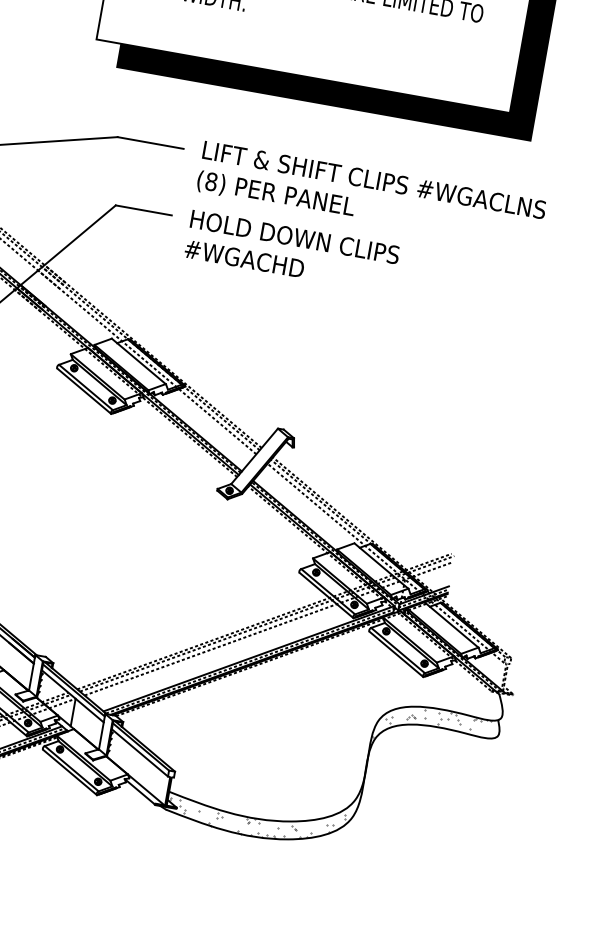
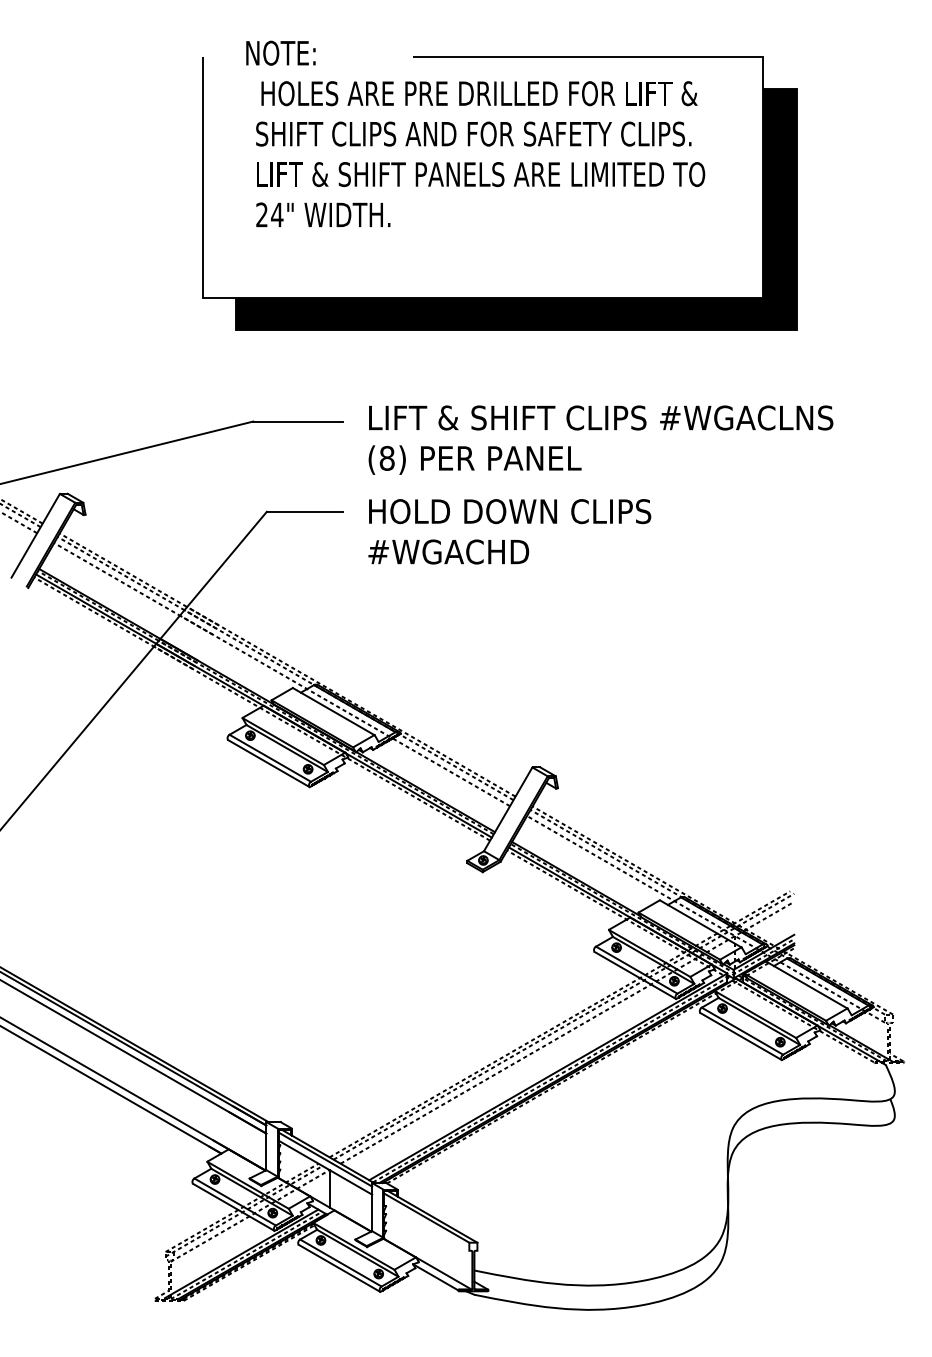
hatch: (435, 728) -> (809, 1124), removed
line: (139, 752) -> (426, 1225), removed
hatch: (255, 817) -> (594, 1284), removed

